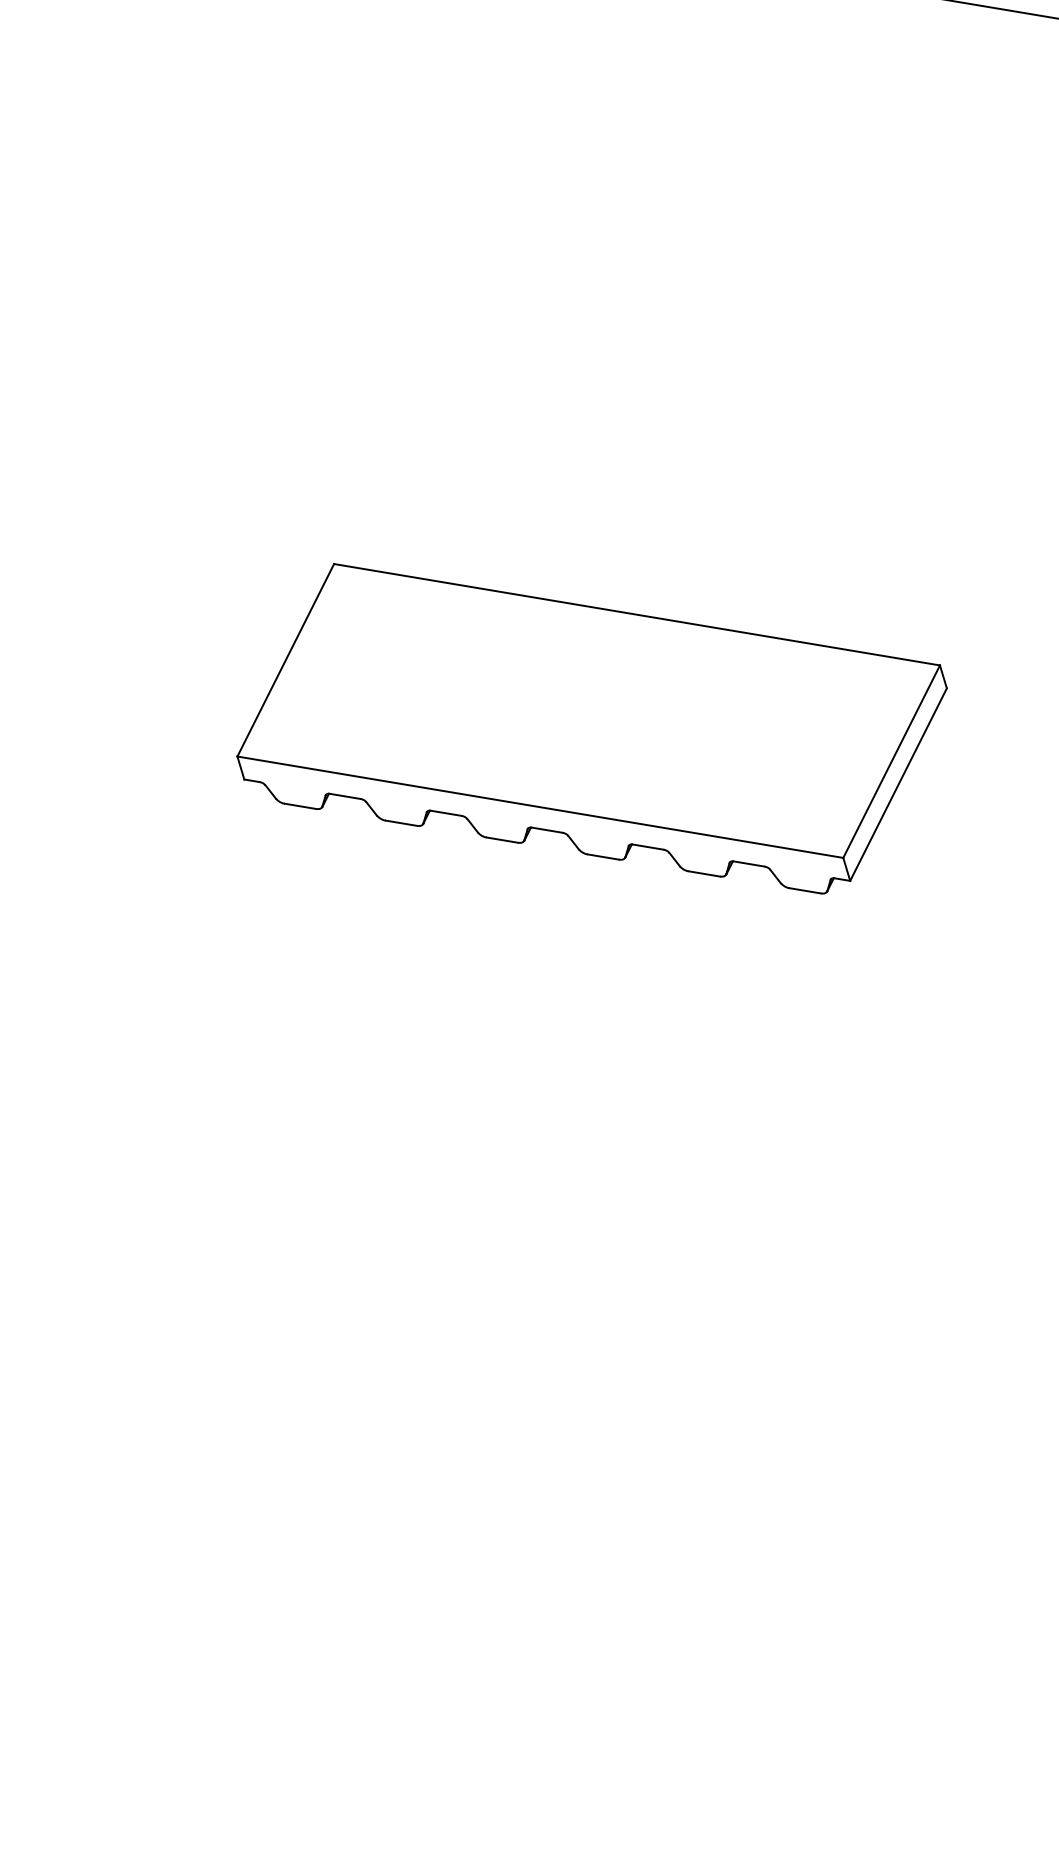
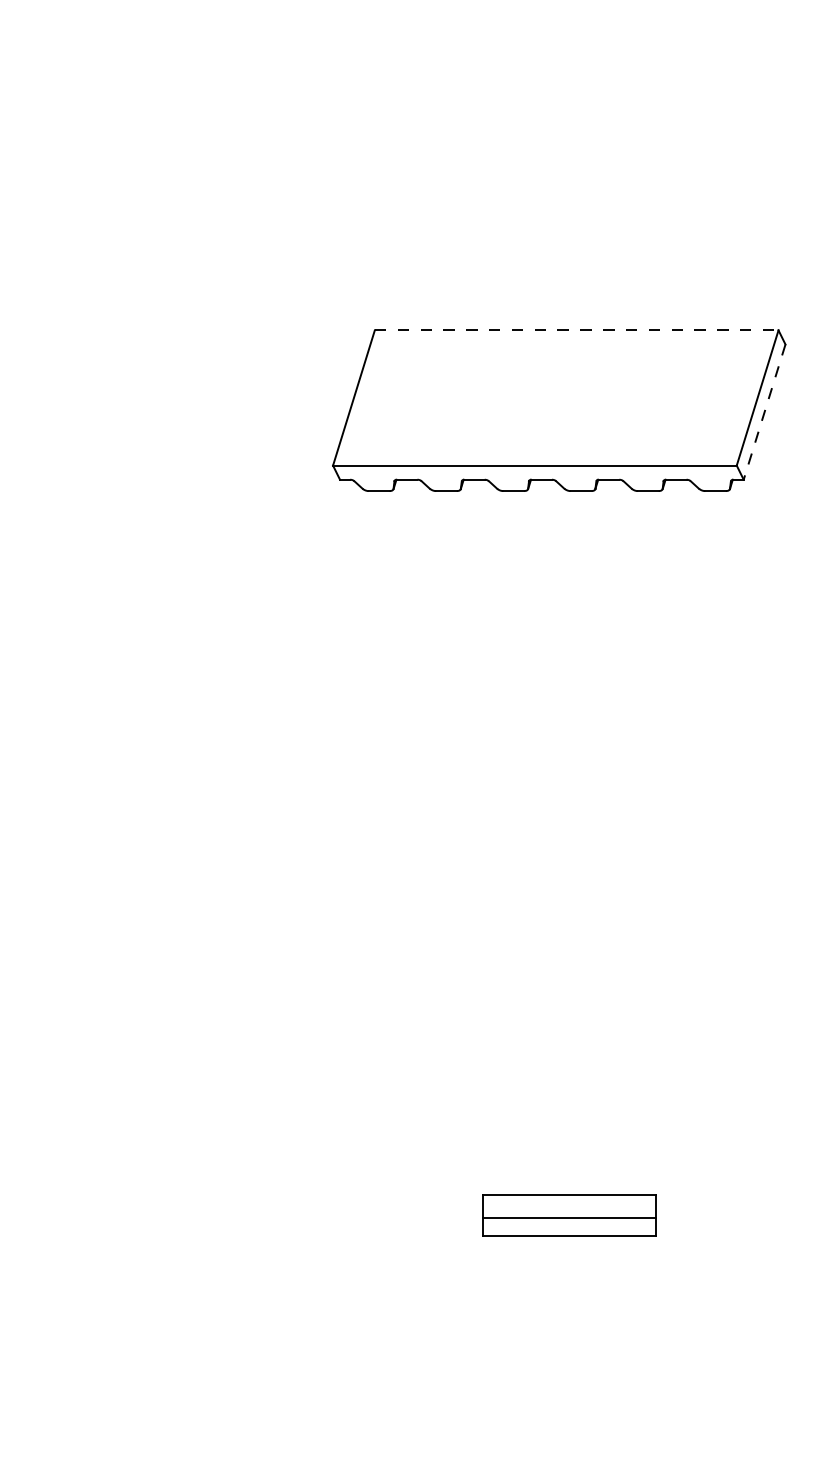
line: (636, 614) -> (576, 330), solid -> dashed
line: (898, 785) -> (764, 412), solid -> dashed

